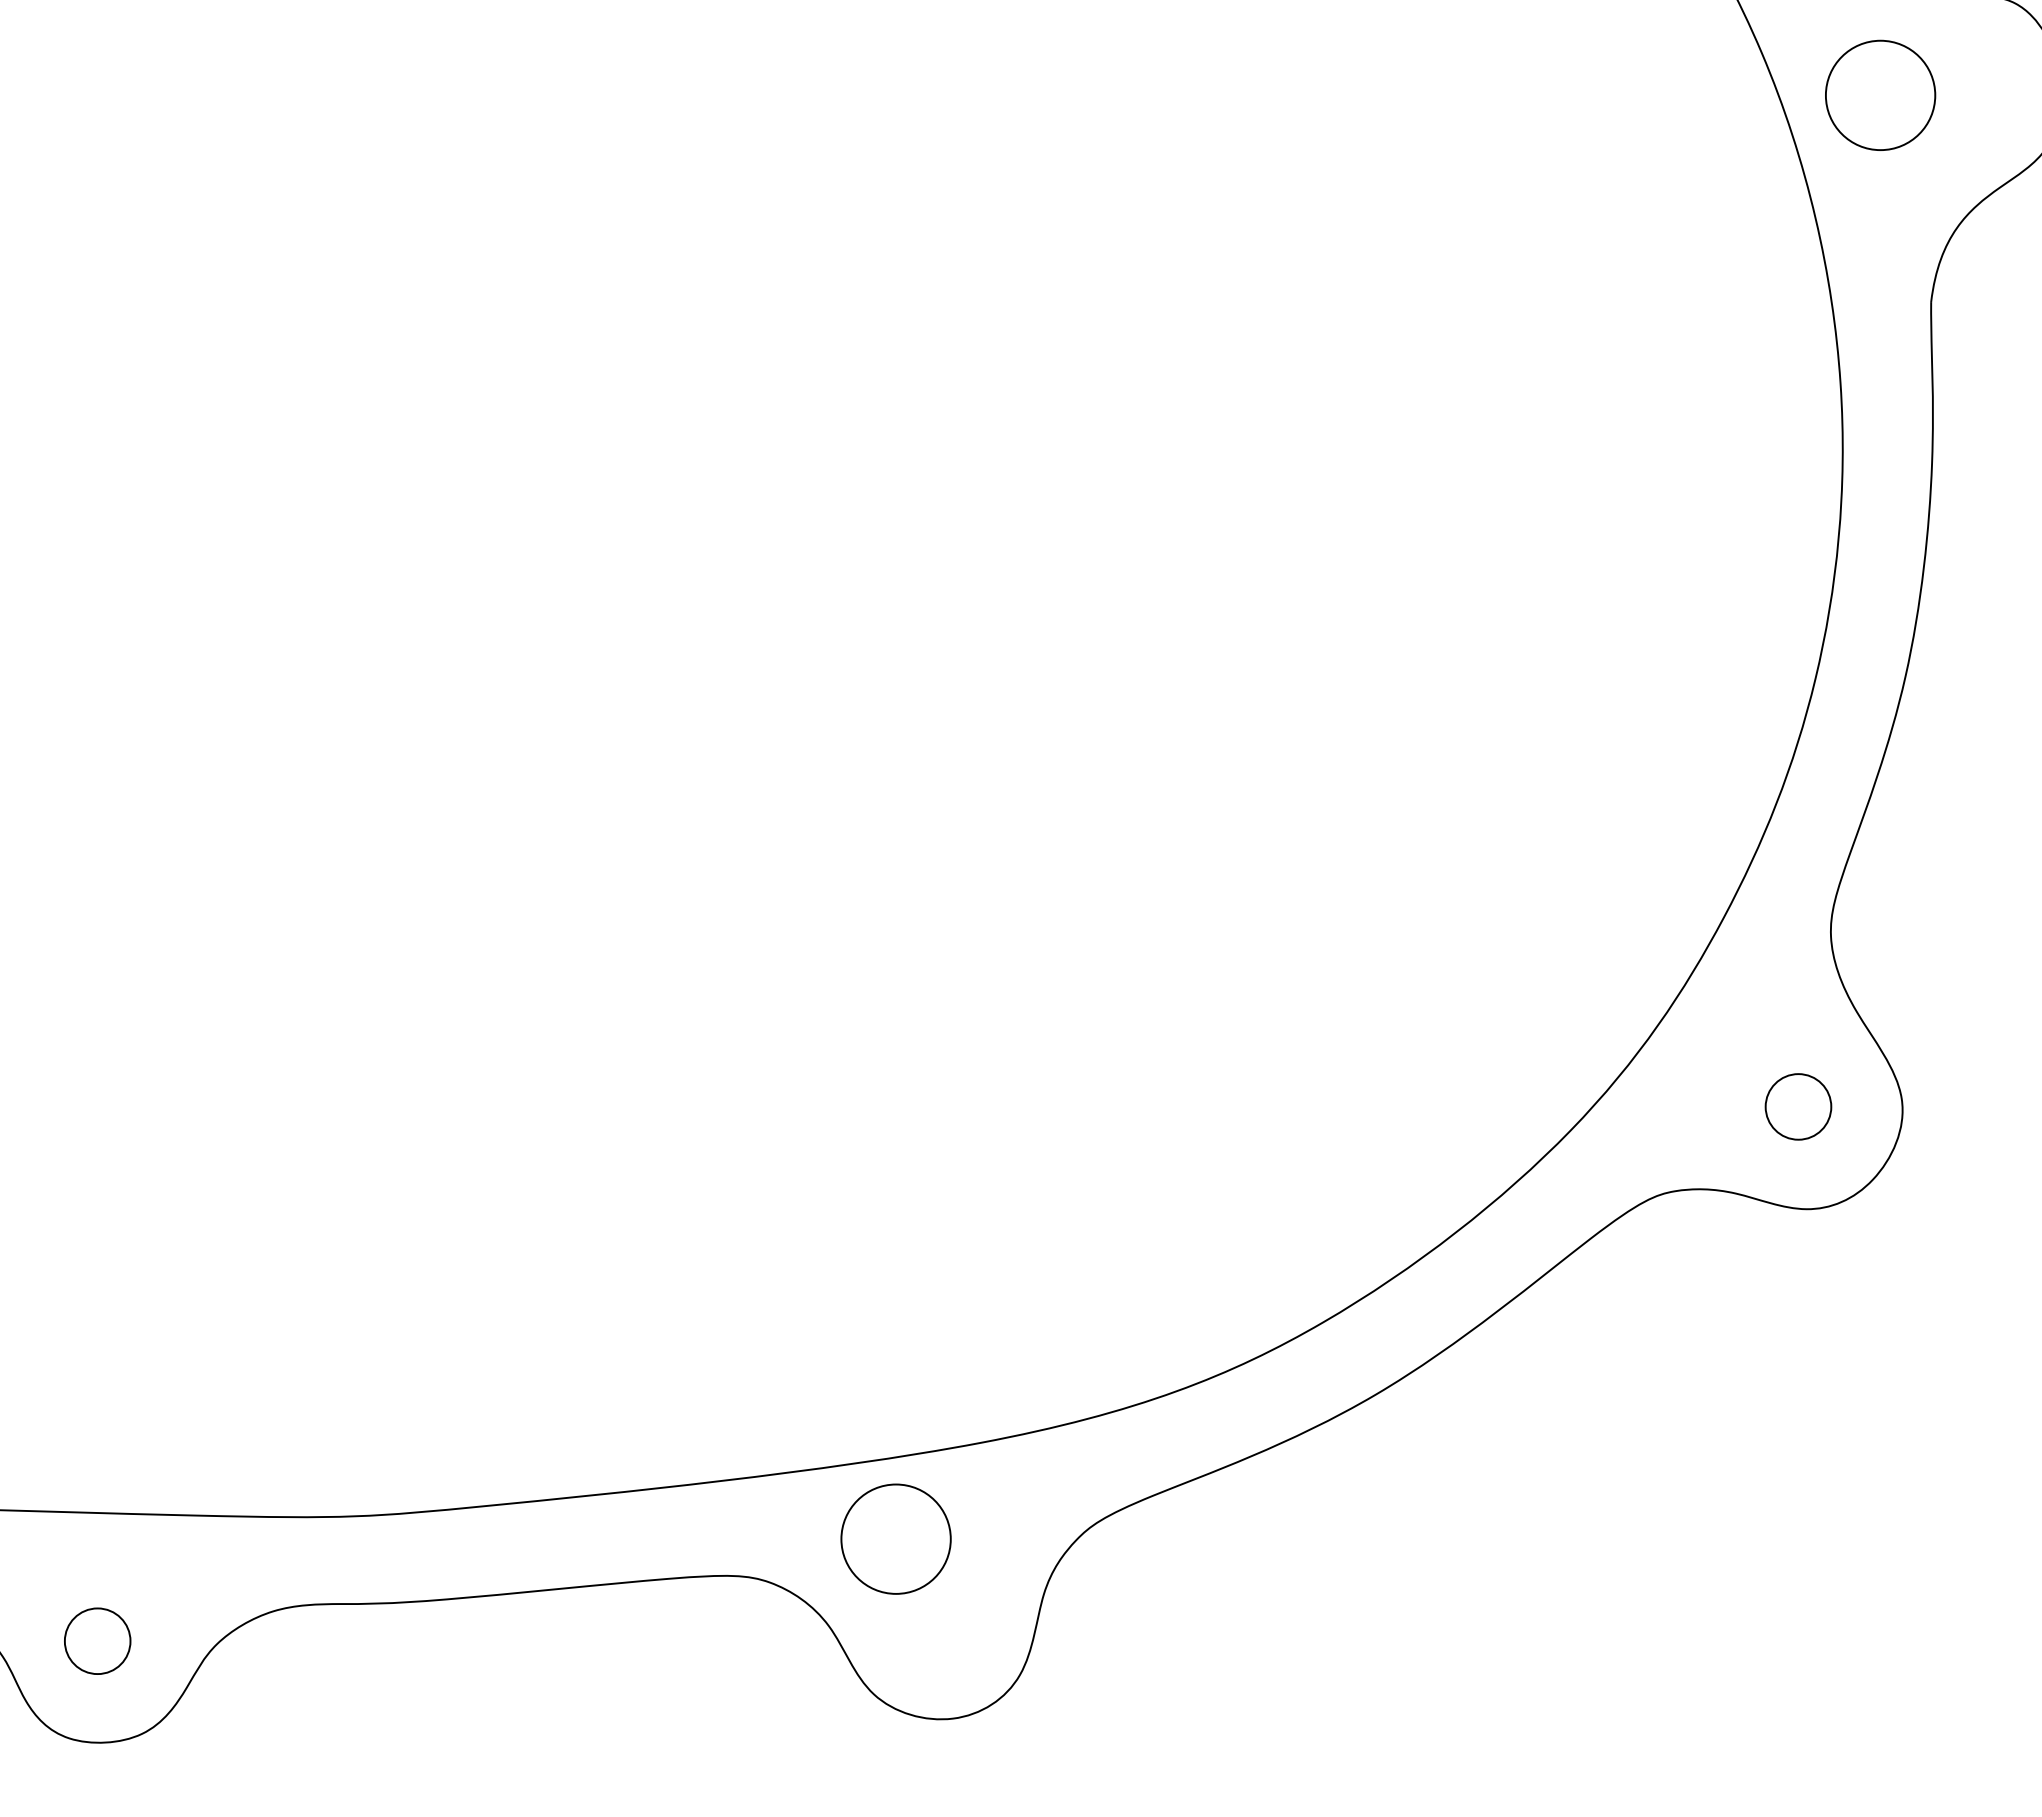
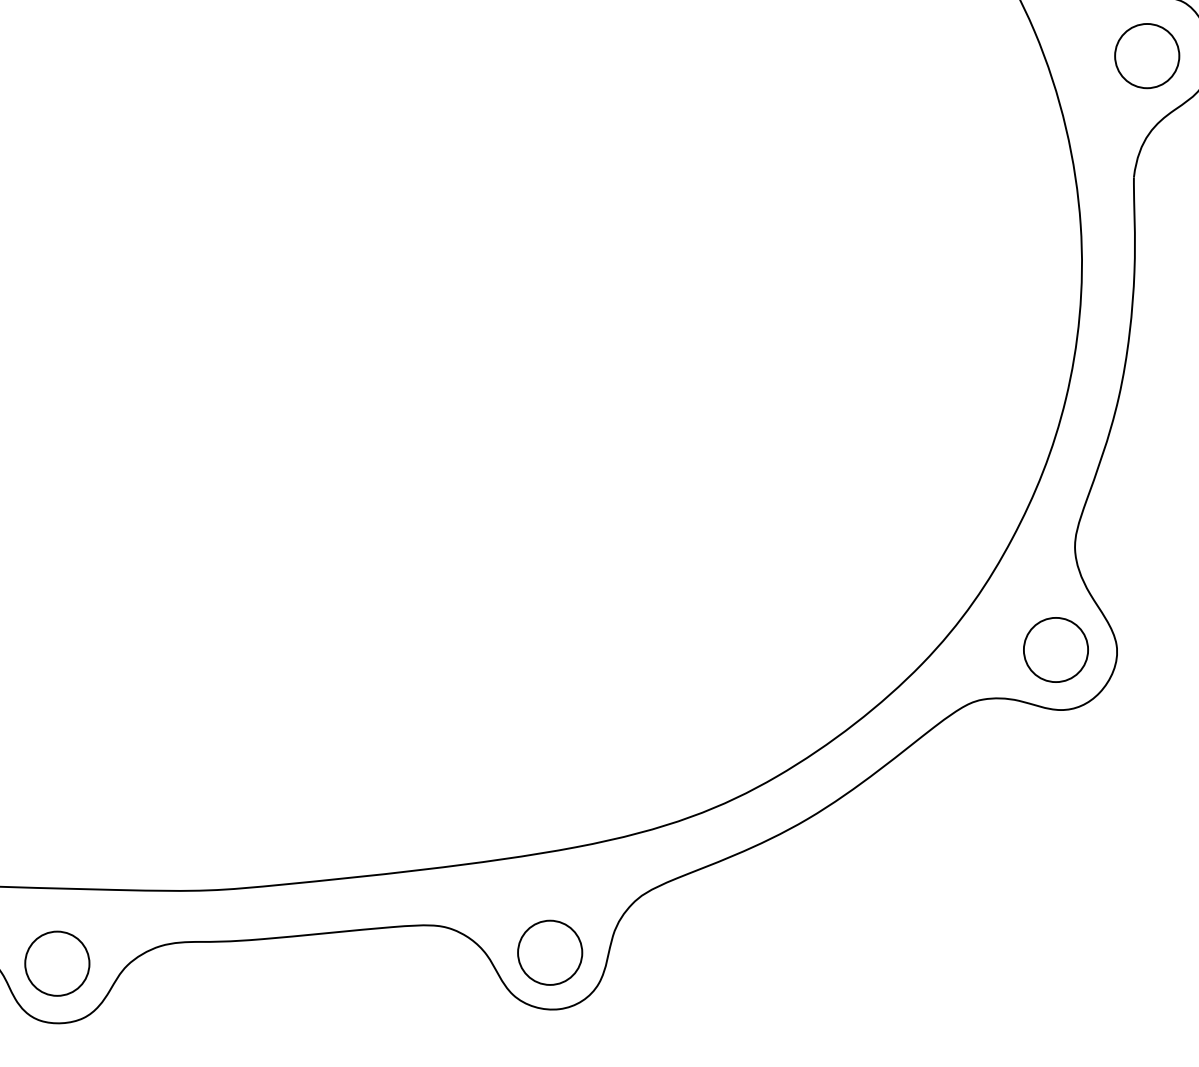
circle: (1881, 96) -> (1147, 56), moved
circle: (1797, 1106) -> (1055, 649), size x1.67
circle: (896, 1538) -> (550, 952), moved
circle: (97, 1640) -> (57, 963), size x1.67

